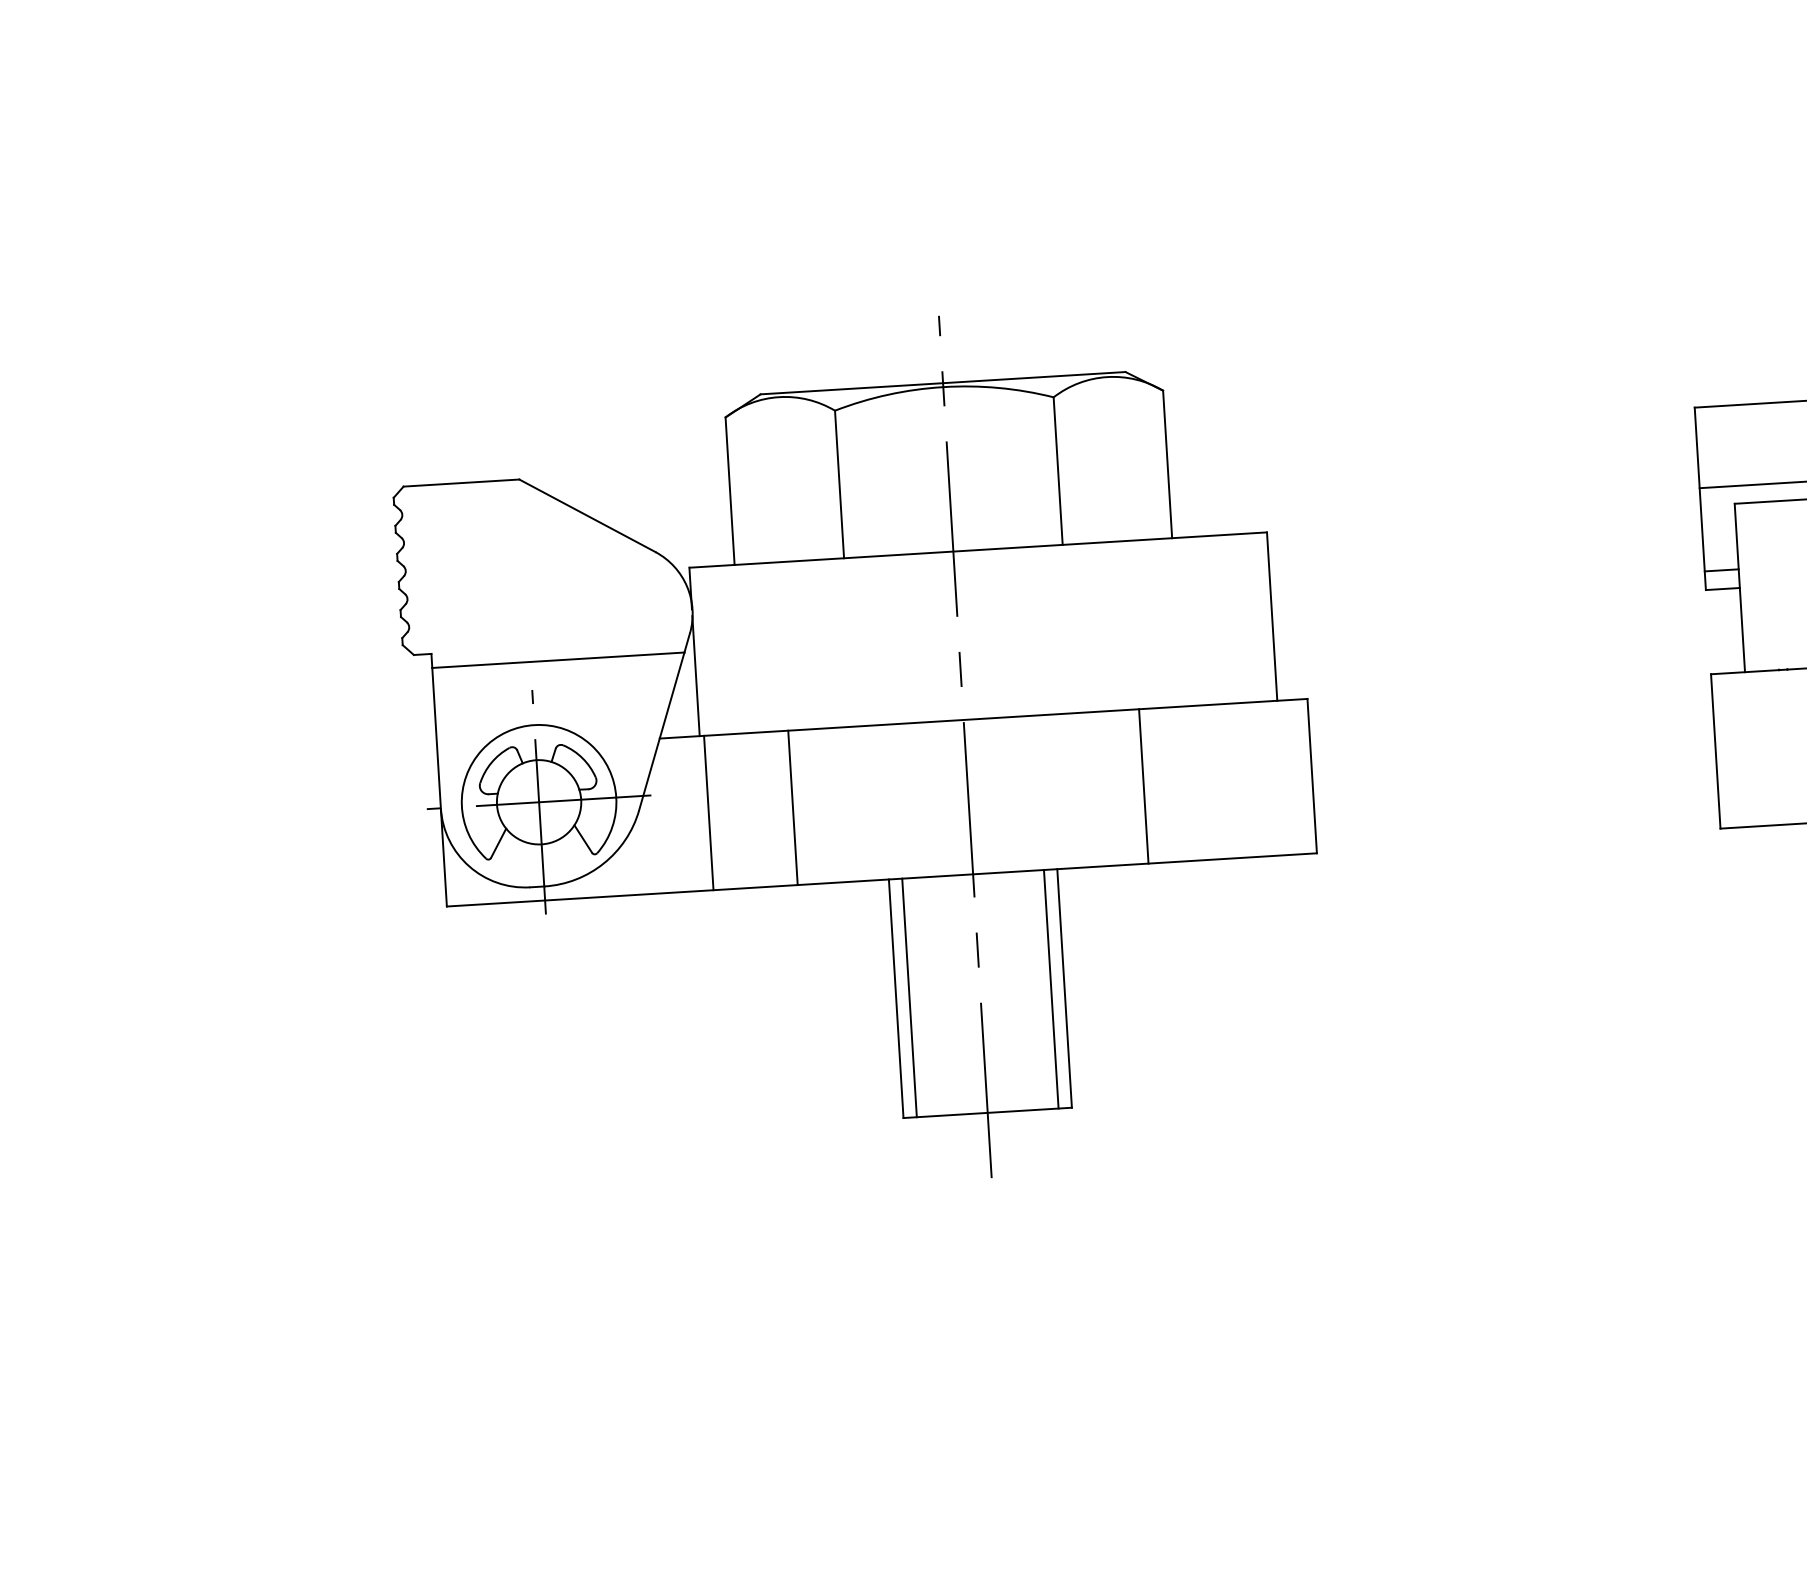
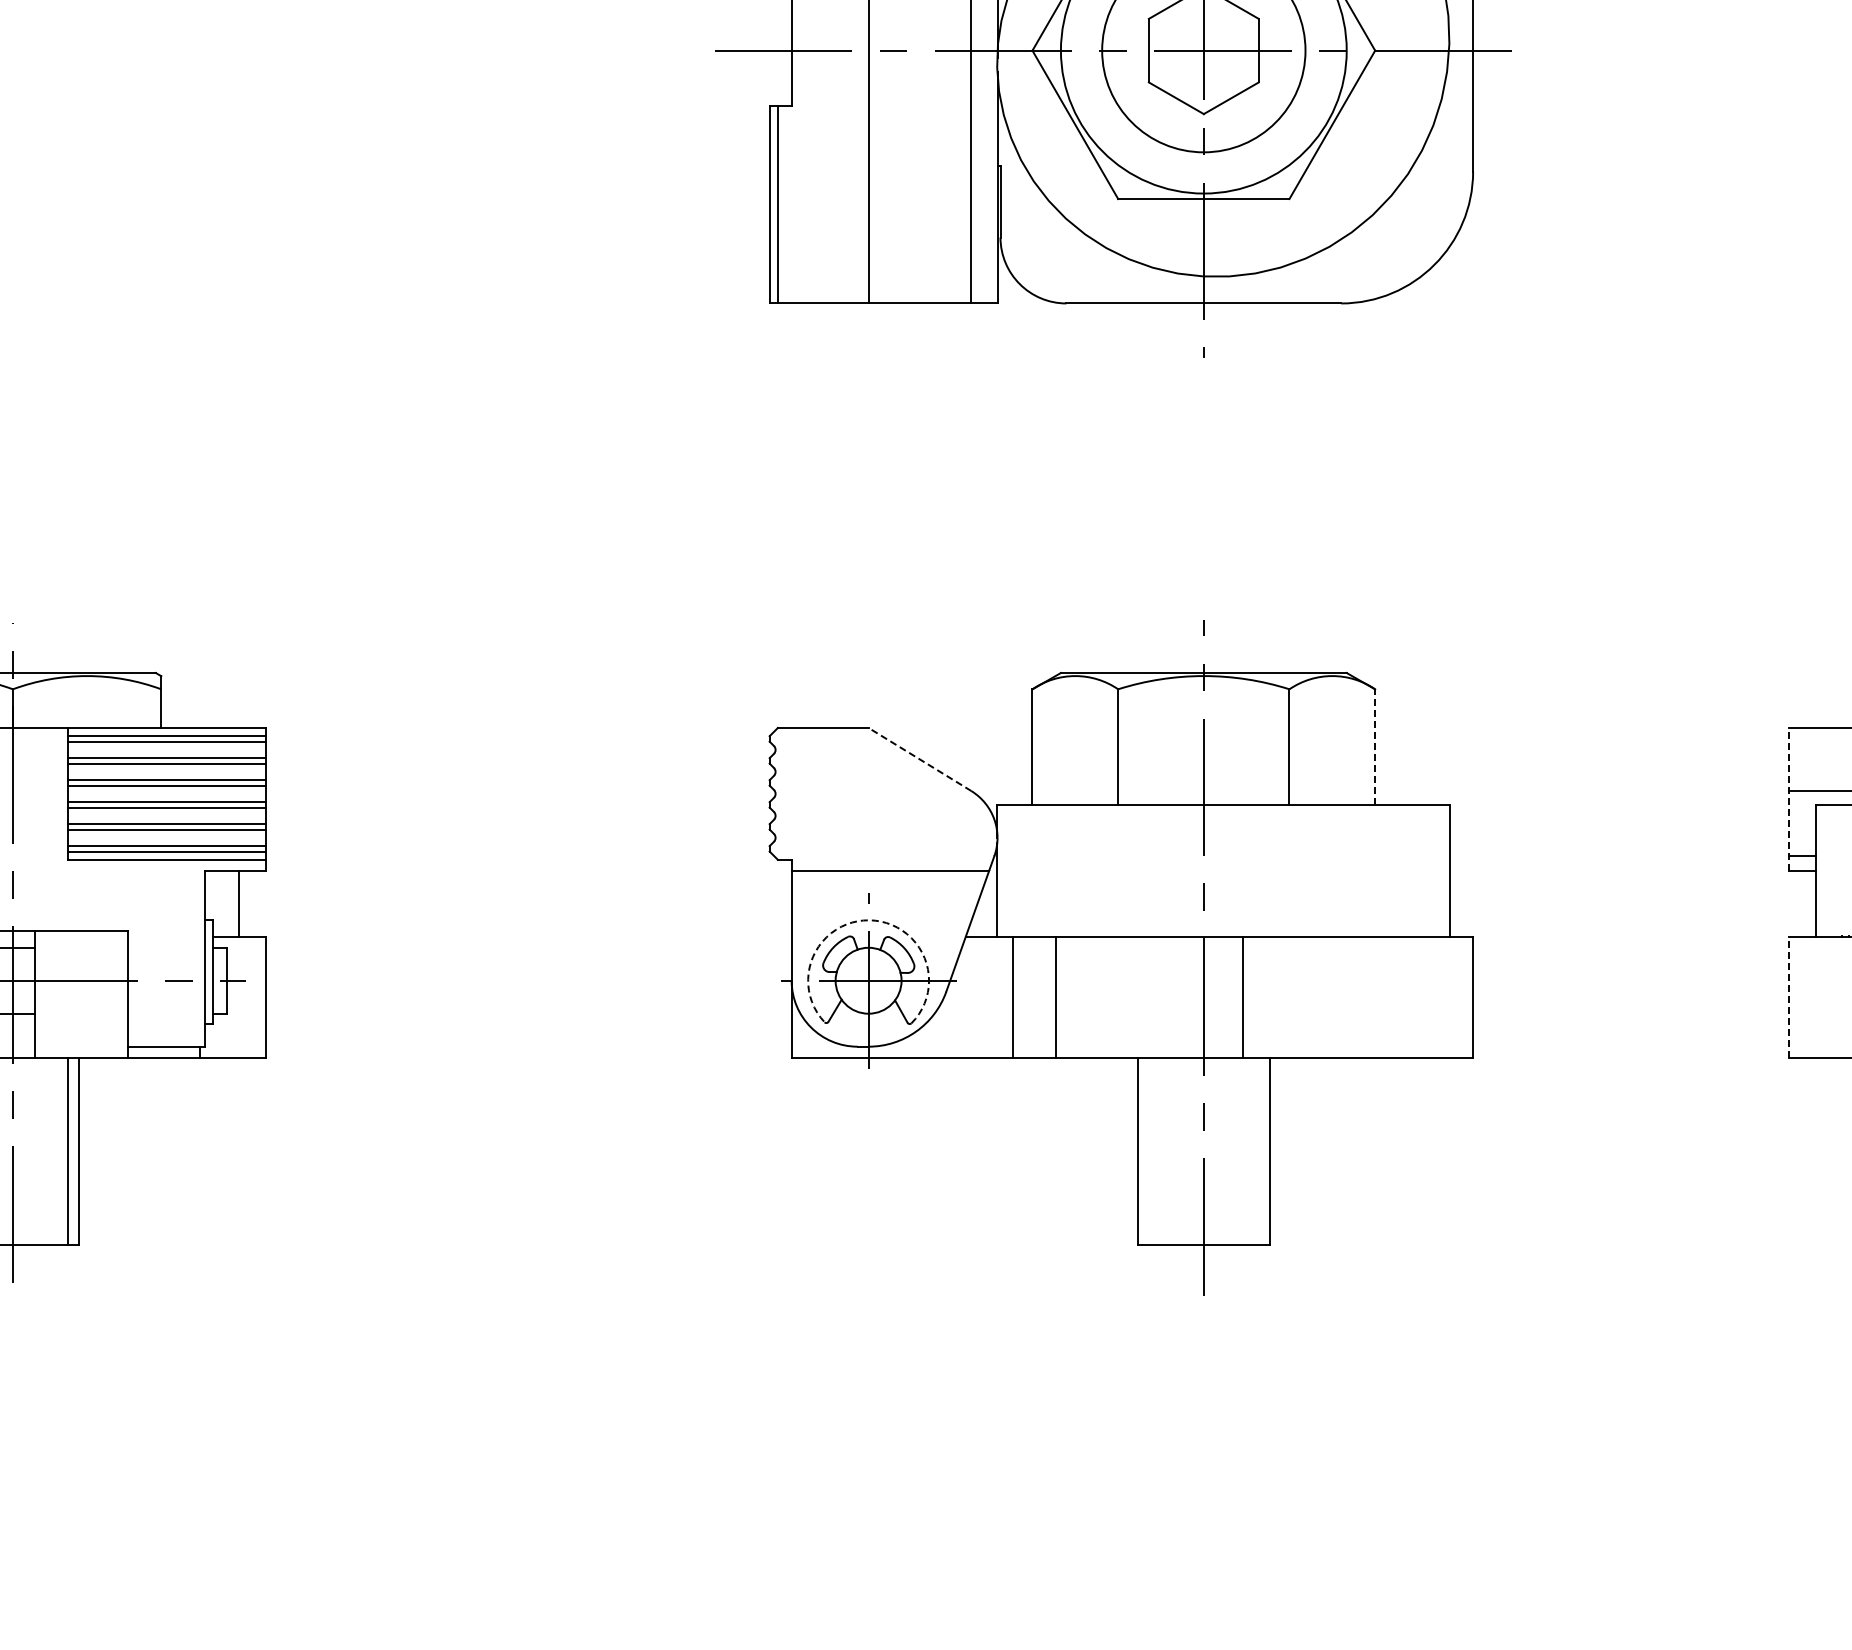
line: (1168, 464) -> (1375, 747), solid -> dashed
line: (1700, 497) -> (1789, 798), solid -> dashed
line: (586, 515) -> (919, 759), solid -> dashed
arc: (535, 725) -> (869, 920), solid -> dashed
line: (1716, 750) -> (1789, 996), solid -> dashed
line: (1144, 785) -> (1243, 996), moved
line: (792, 806) -> (1013, 996), moved
line: (708, 812) -> (1055, 996), moved
line: (1051, 988) -> (1259, 1150), removed
line: (909, 997) -> (1148, 1150), removed

